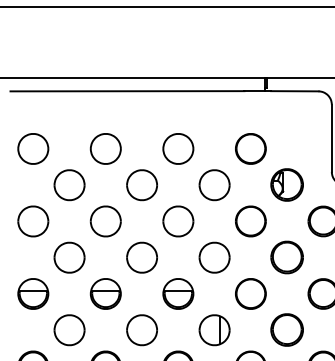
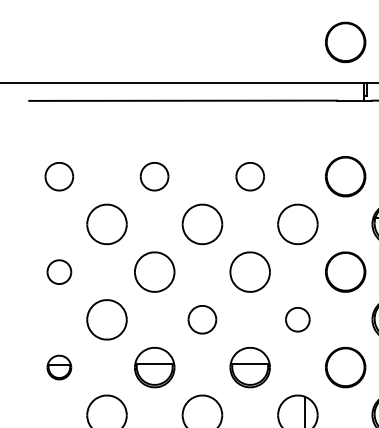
part: (250, 46) -> (345, 41), added
part: (33, 148) -> (59, 176), size x0.7
part: (105, 148) -> (154, 176), size x0.7
part: (178, 148) -> (250, 176), size x0.7
part: (33, 221) -> (59, 272), size x0.6
part: (141, 257) -> (201, 319), size x0.7
part: (214, 257) -> (297, 319), size x0.6
part: (33, 293) -> (59, 366), size x0.6

